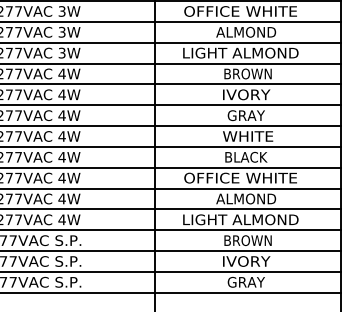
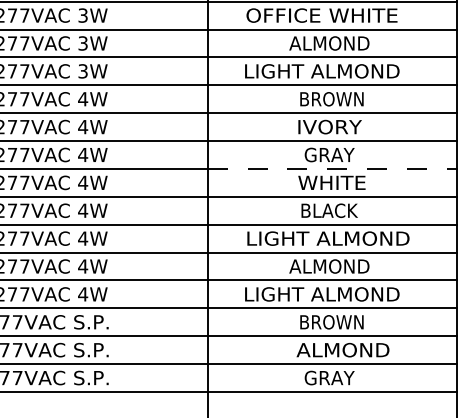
line: (248, 126) -> (332, 169), solid -> dashed
text: (244, 177) -> (327, 237), OFFICE WHITE -> LIGHT ALMOND
text: (255, 261) -> (341, 350), IVORY -> ALMOND

